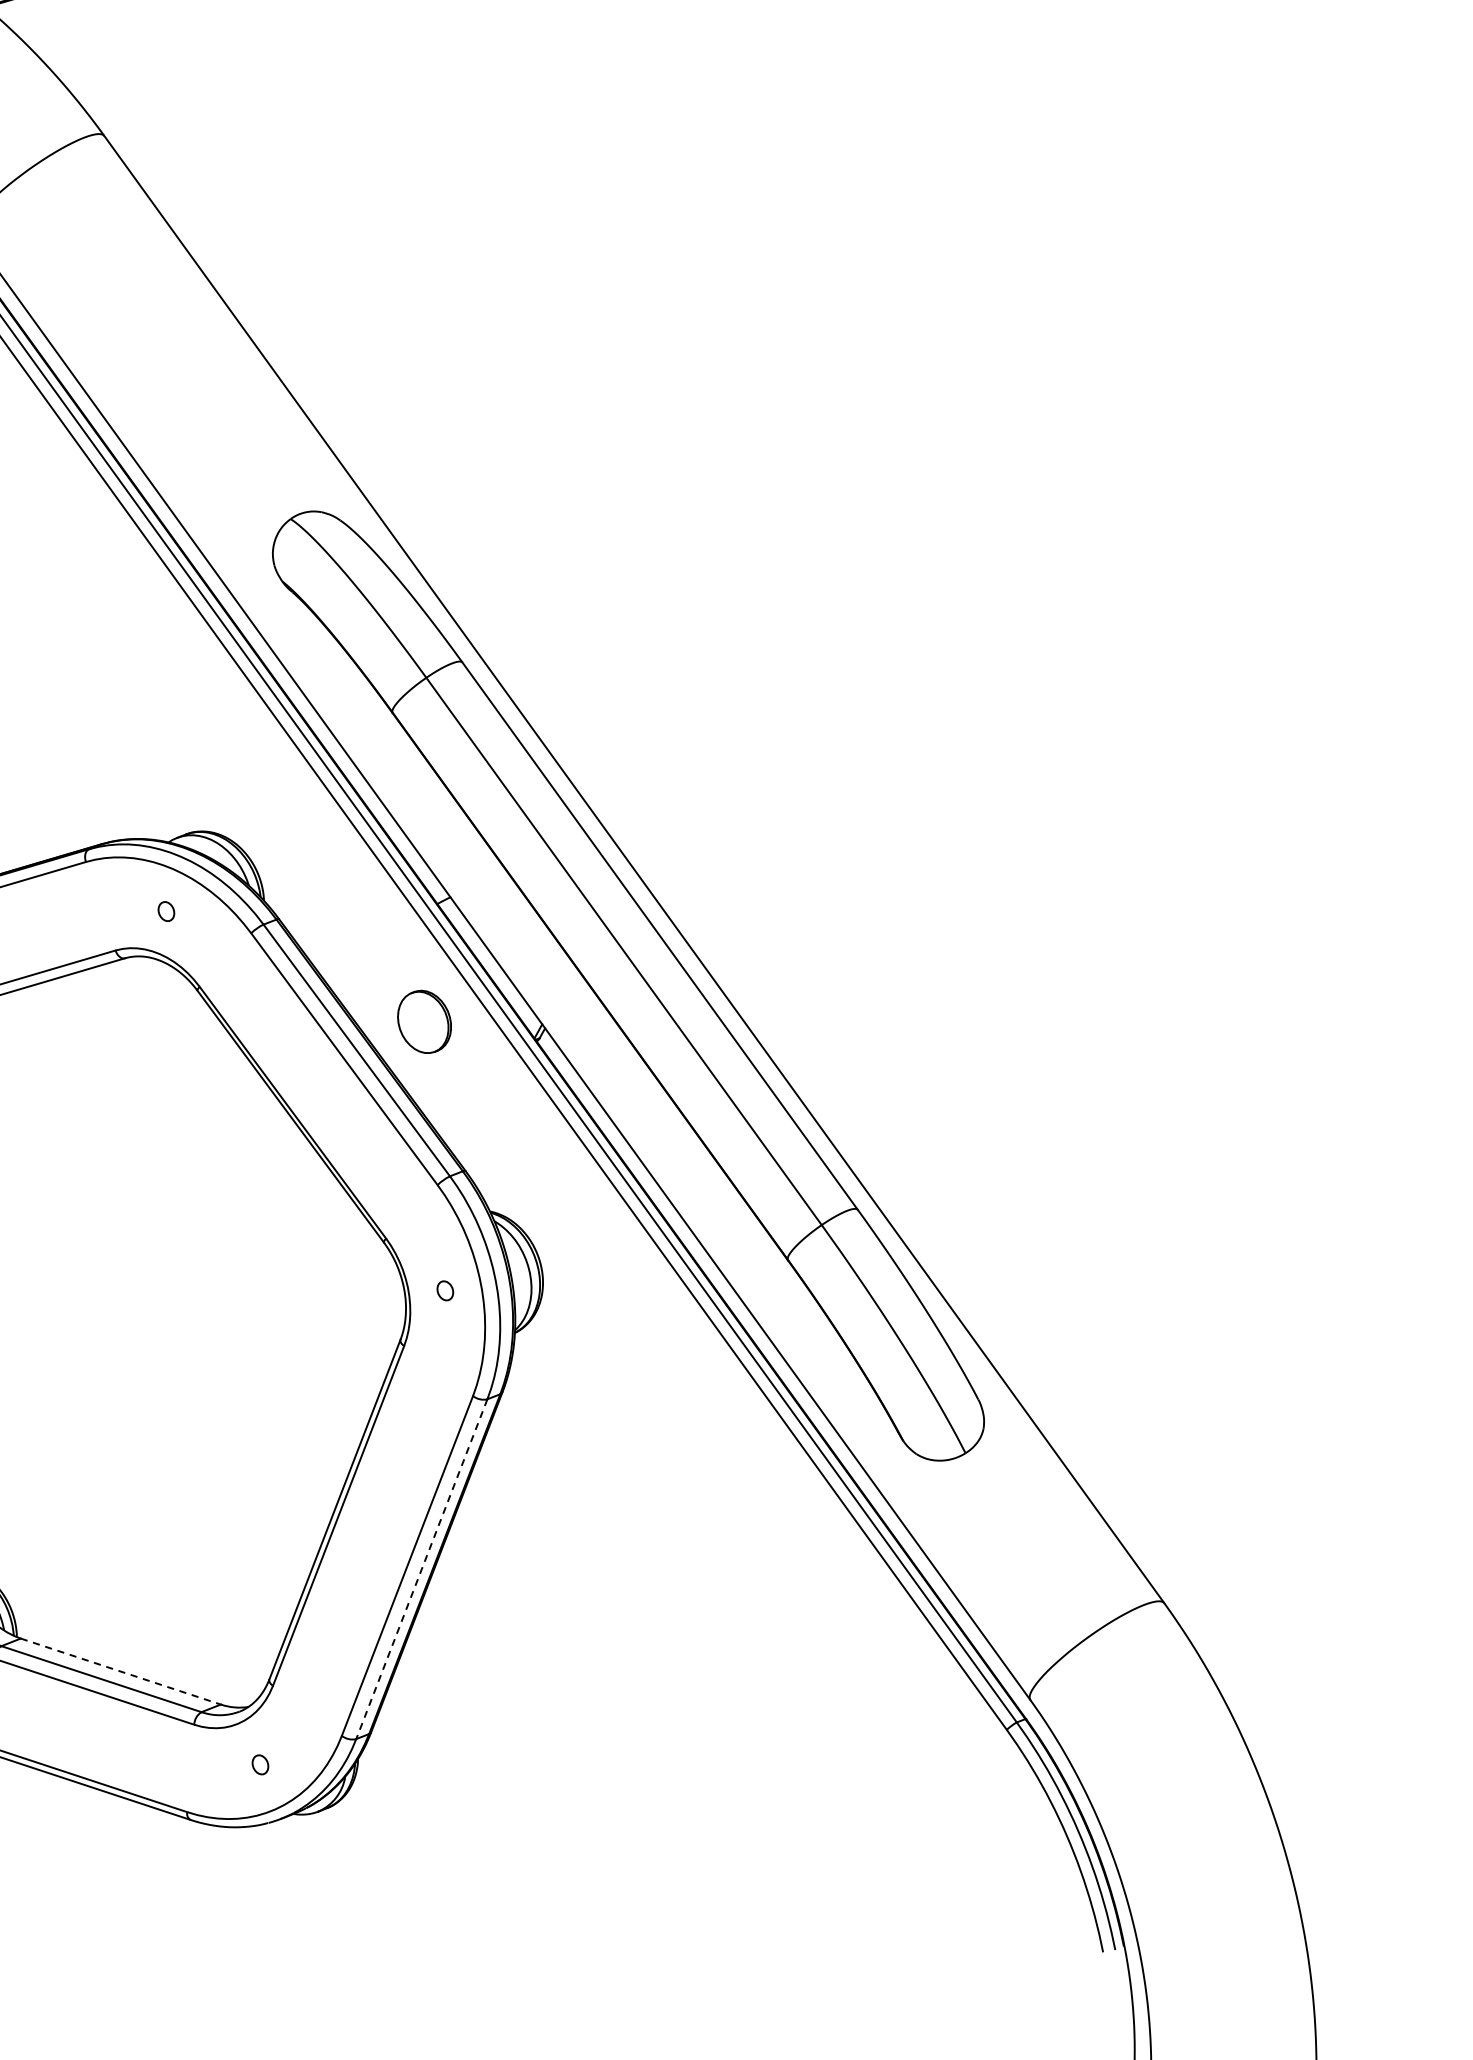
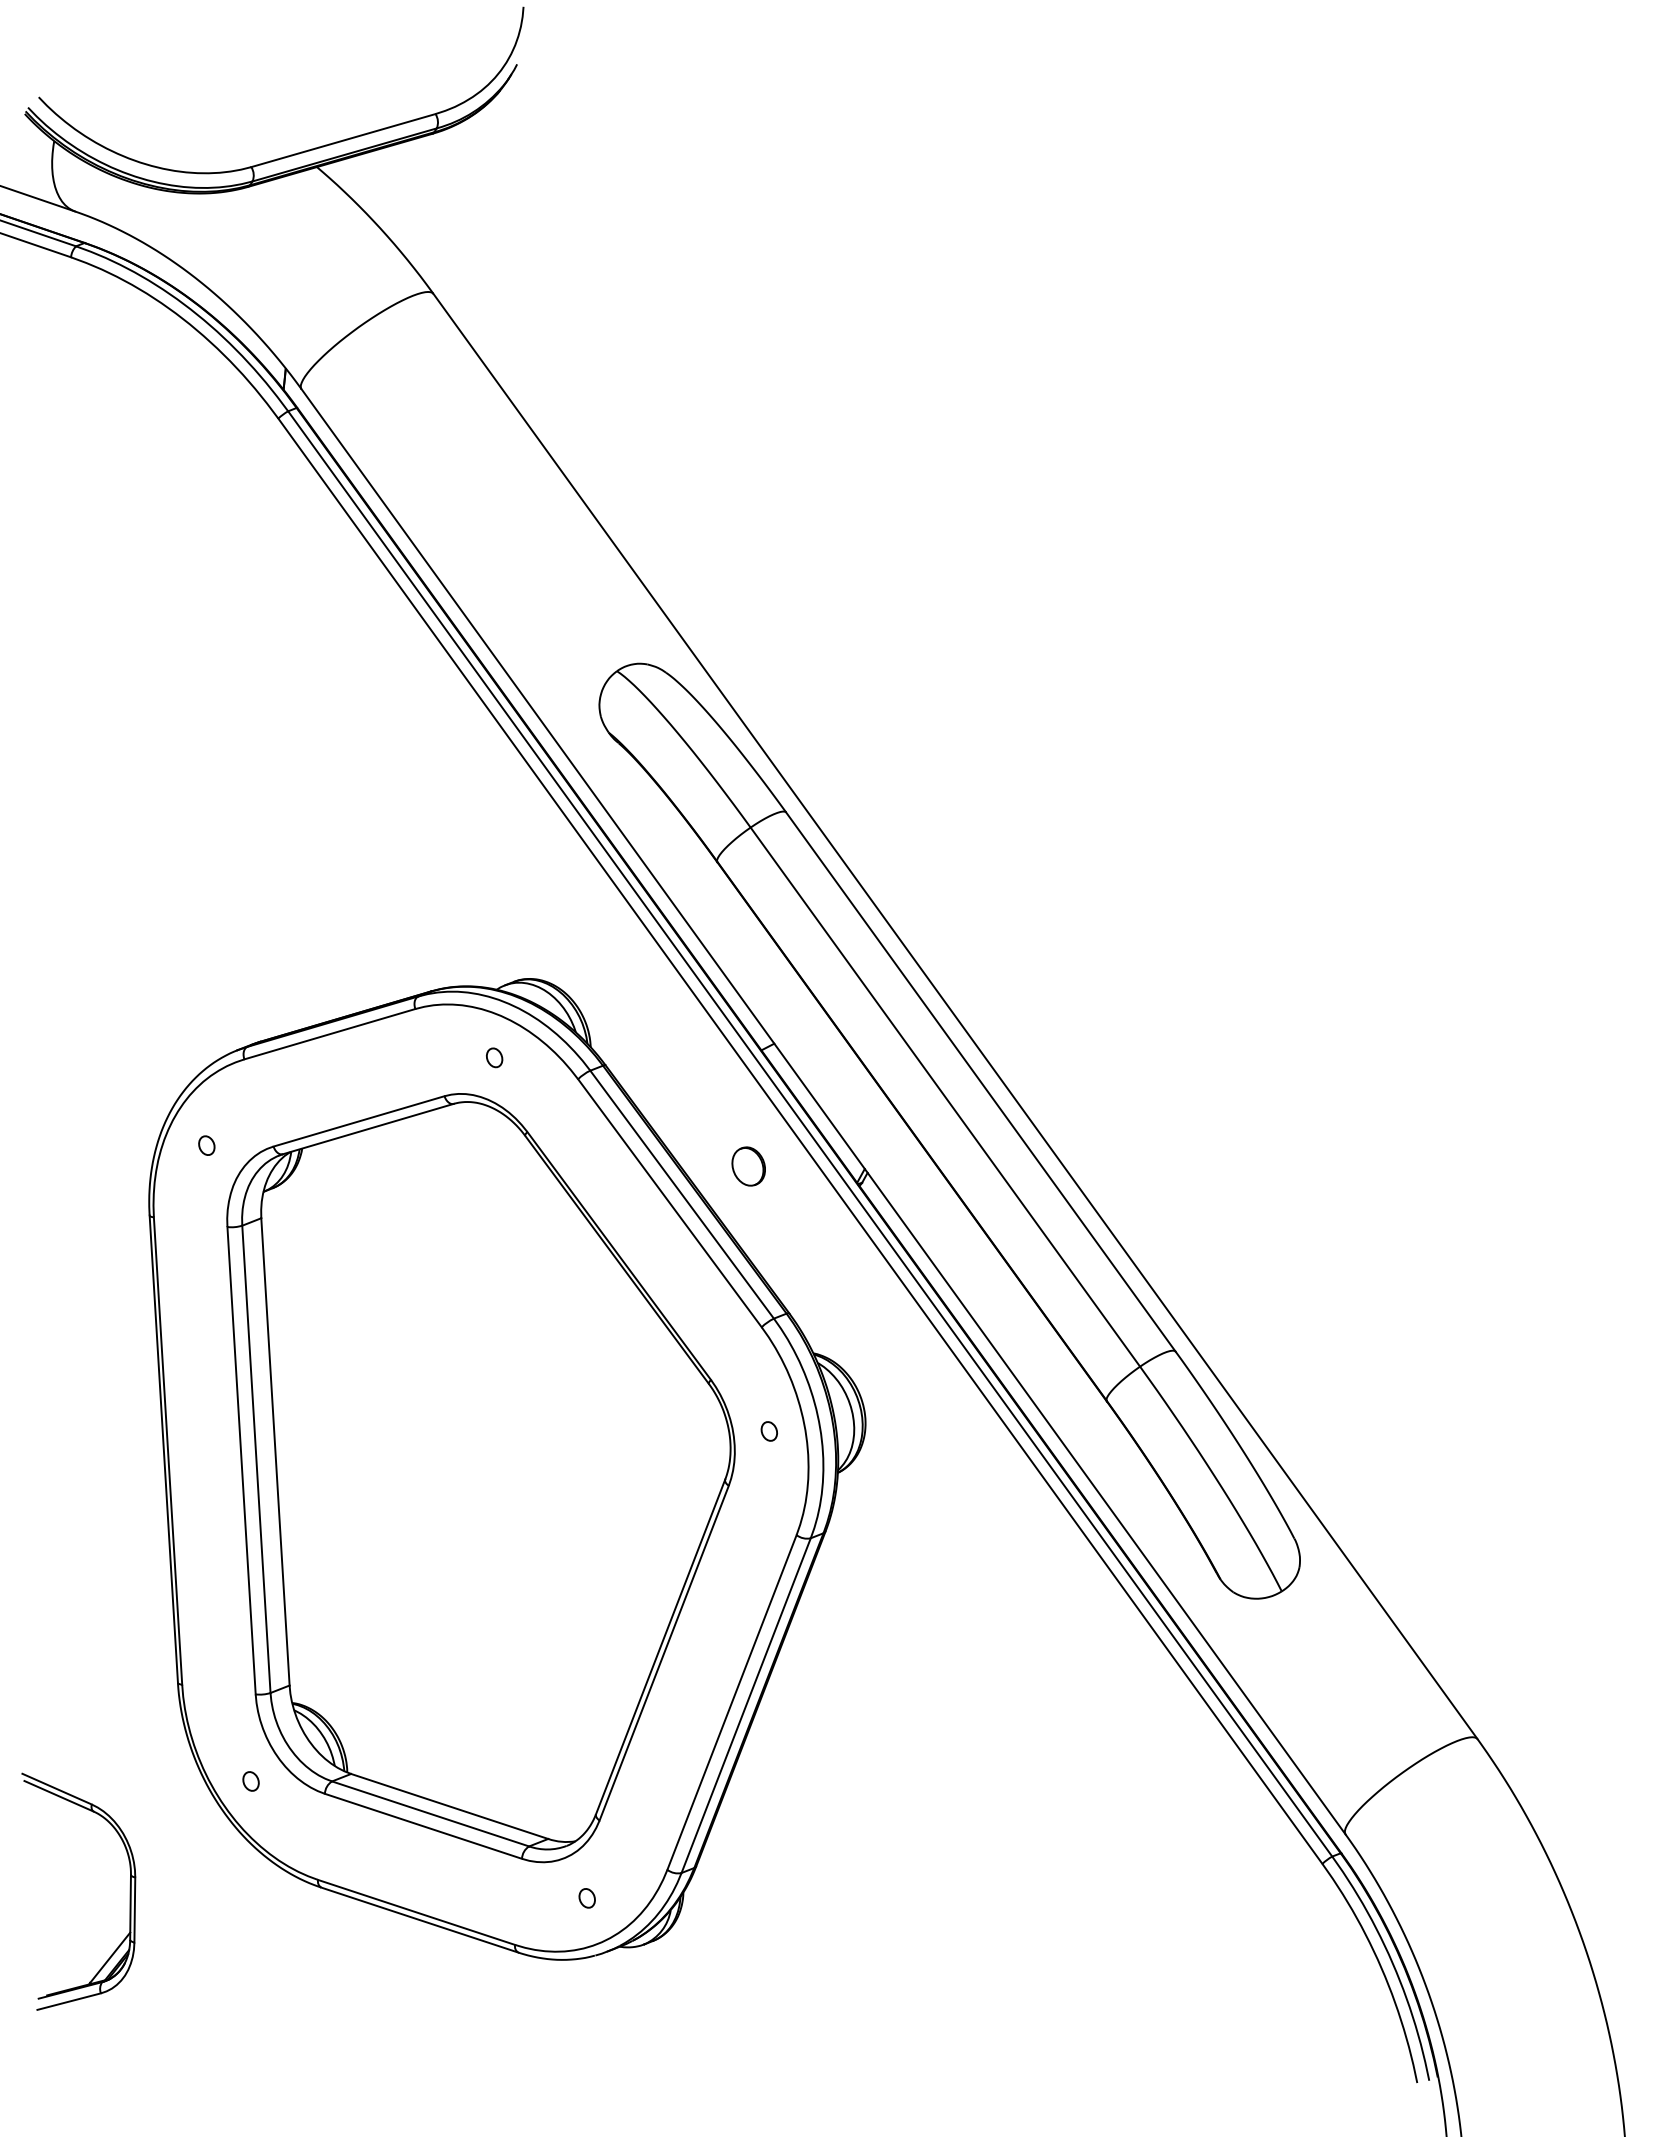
part: (424, 1021) -> (748, 1166), size x0.62
line: (422, 1570) -> (746, 1706), dashed -> solid
line: (120, 1671) -> (449, 1806), dashed -> solid

